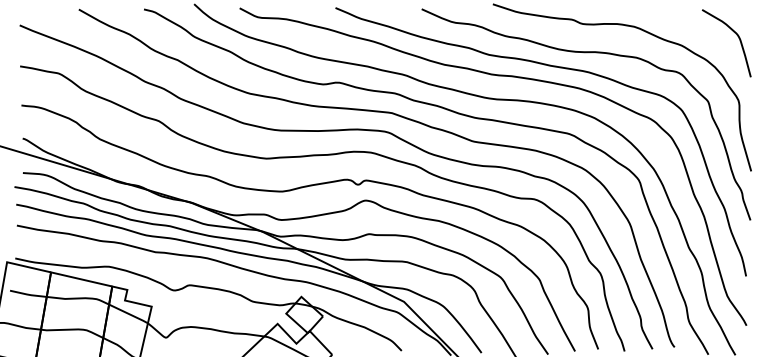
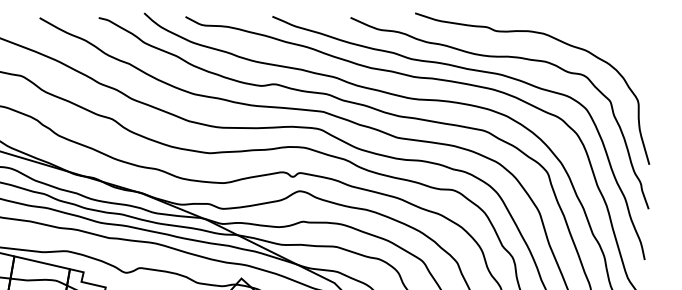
curve: (734, 33) -> (634, 39), removed

